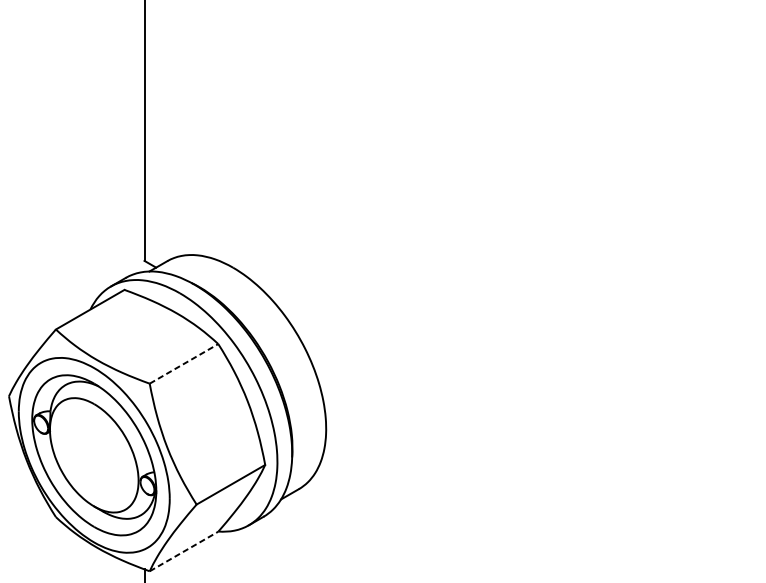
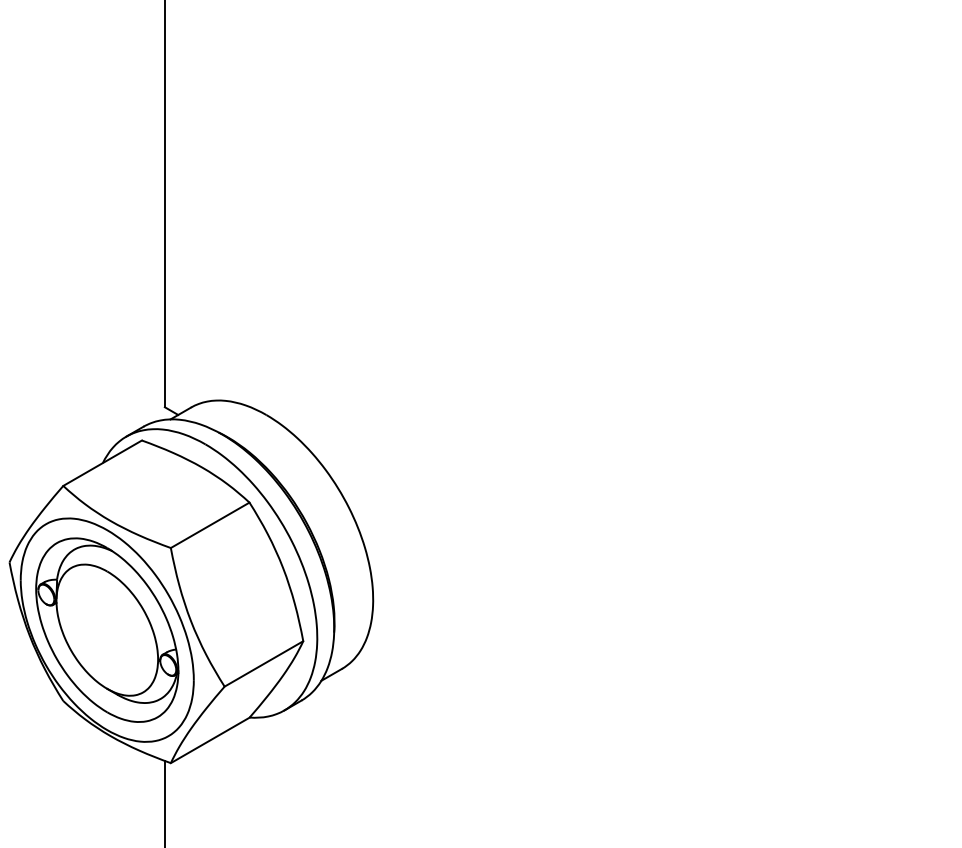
line: (184, 364) -> (210, 525), dashed -> solid
line: (184, 551) -> (210, 740), dashed -> solid

